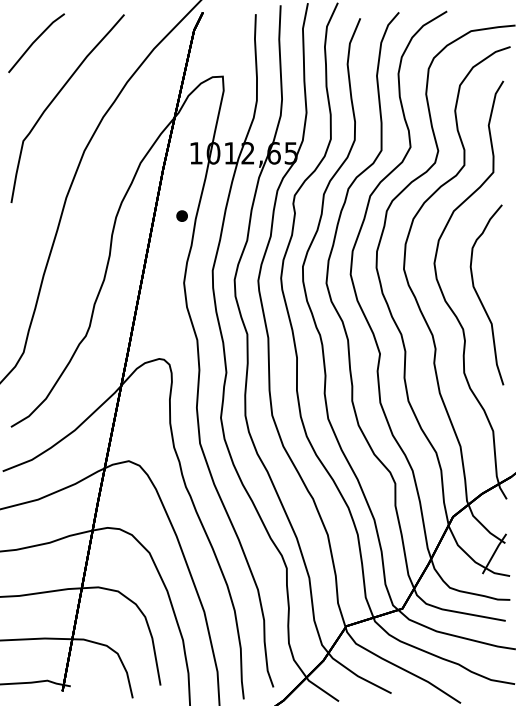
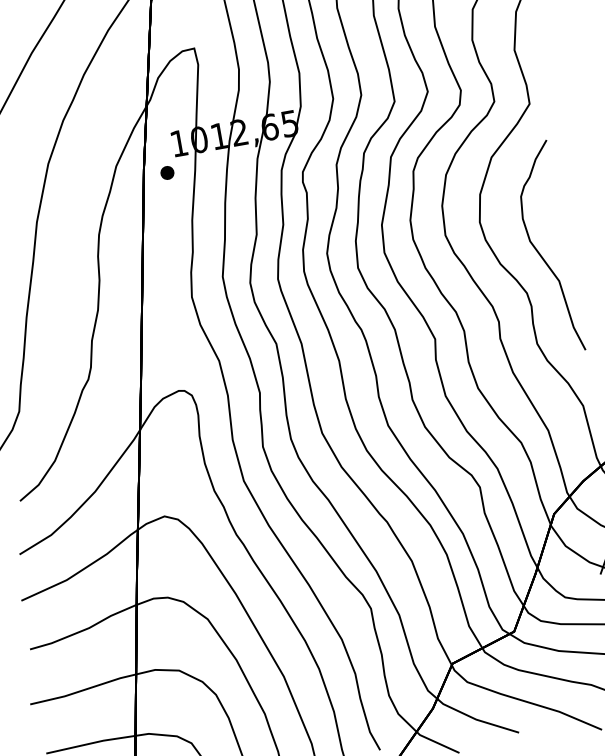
part: (181, 215) -> (166, 172), moved

